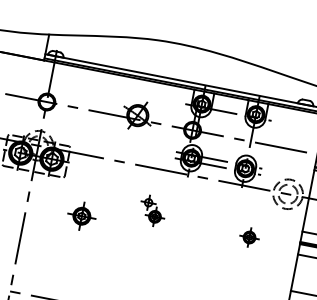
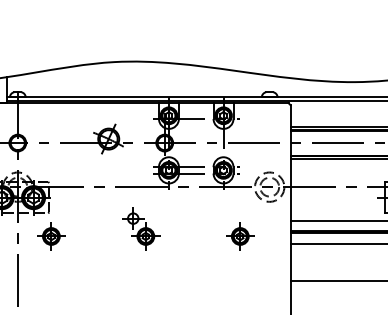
part: (153, 210) -> (141, 228), size x1.43
part: (81, 216) -> (51, 236), moved
part: (249, 237) -> (240, 236), size x1.43

